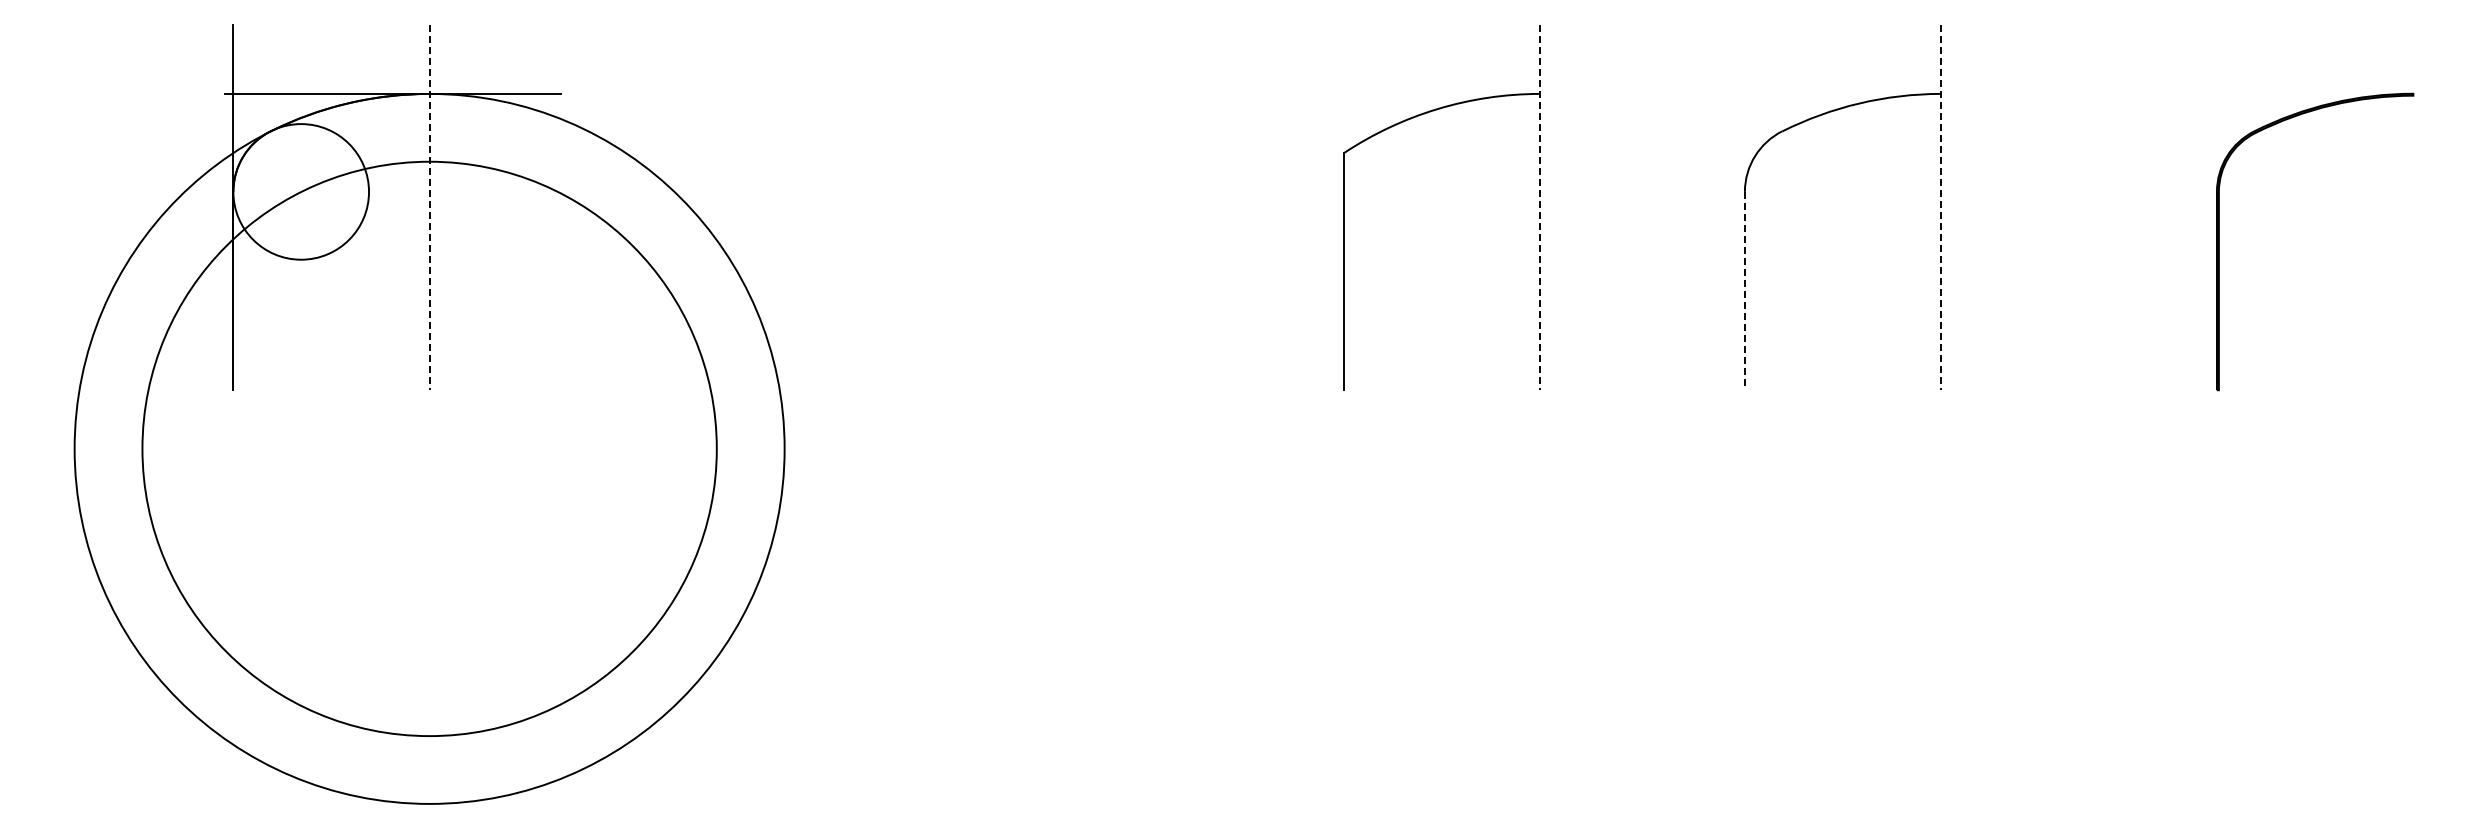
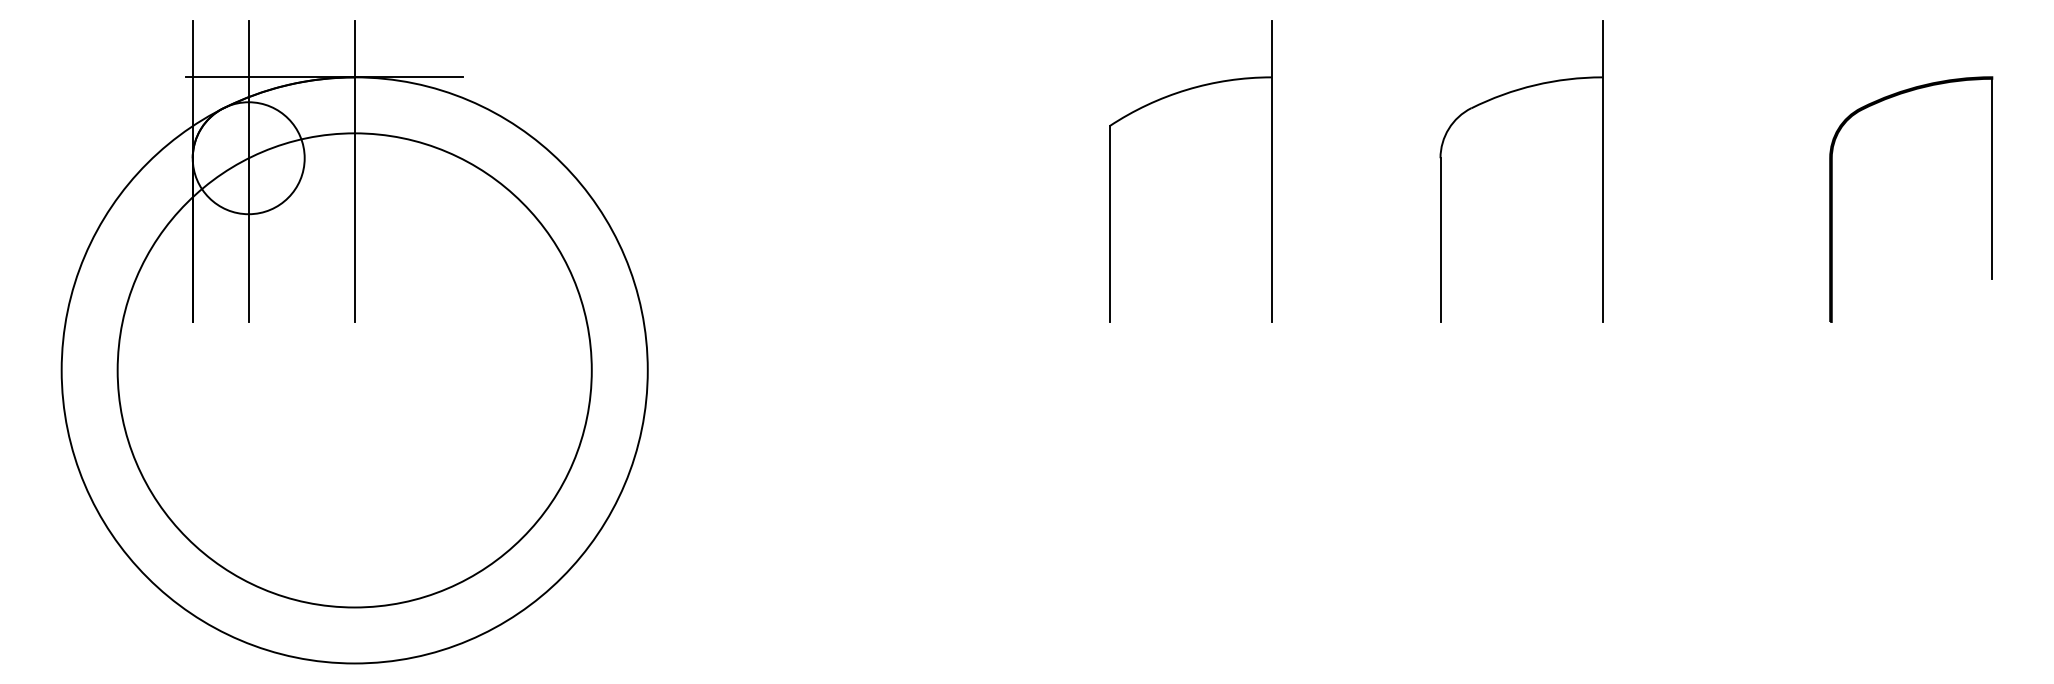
line: (301, 207) -> (248, 171), added
line: (429, 207) -> (354, 171), dashed -> solid
line: (1540, 207) -> (1271, 171), dashed -> solid
line: (1941, 207) -> (1602, 171), dashed -> solid
line: (2413, 216) -> (1992, 178), added
line: (1744, 291) -> (1440, 240), dashed -> solid

